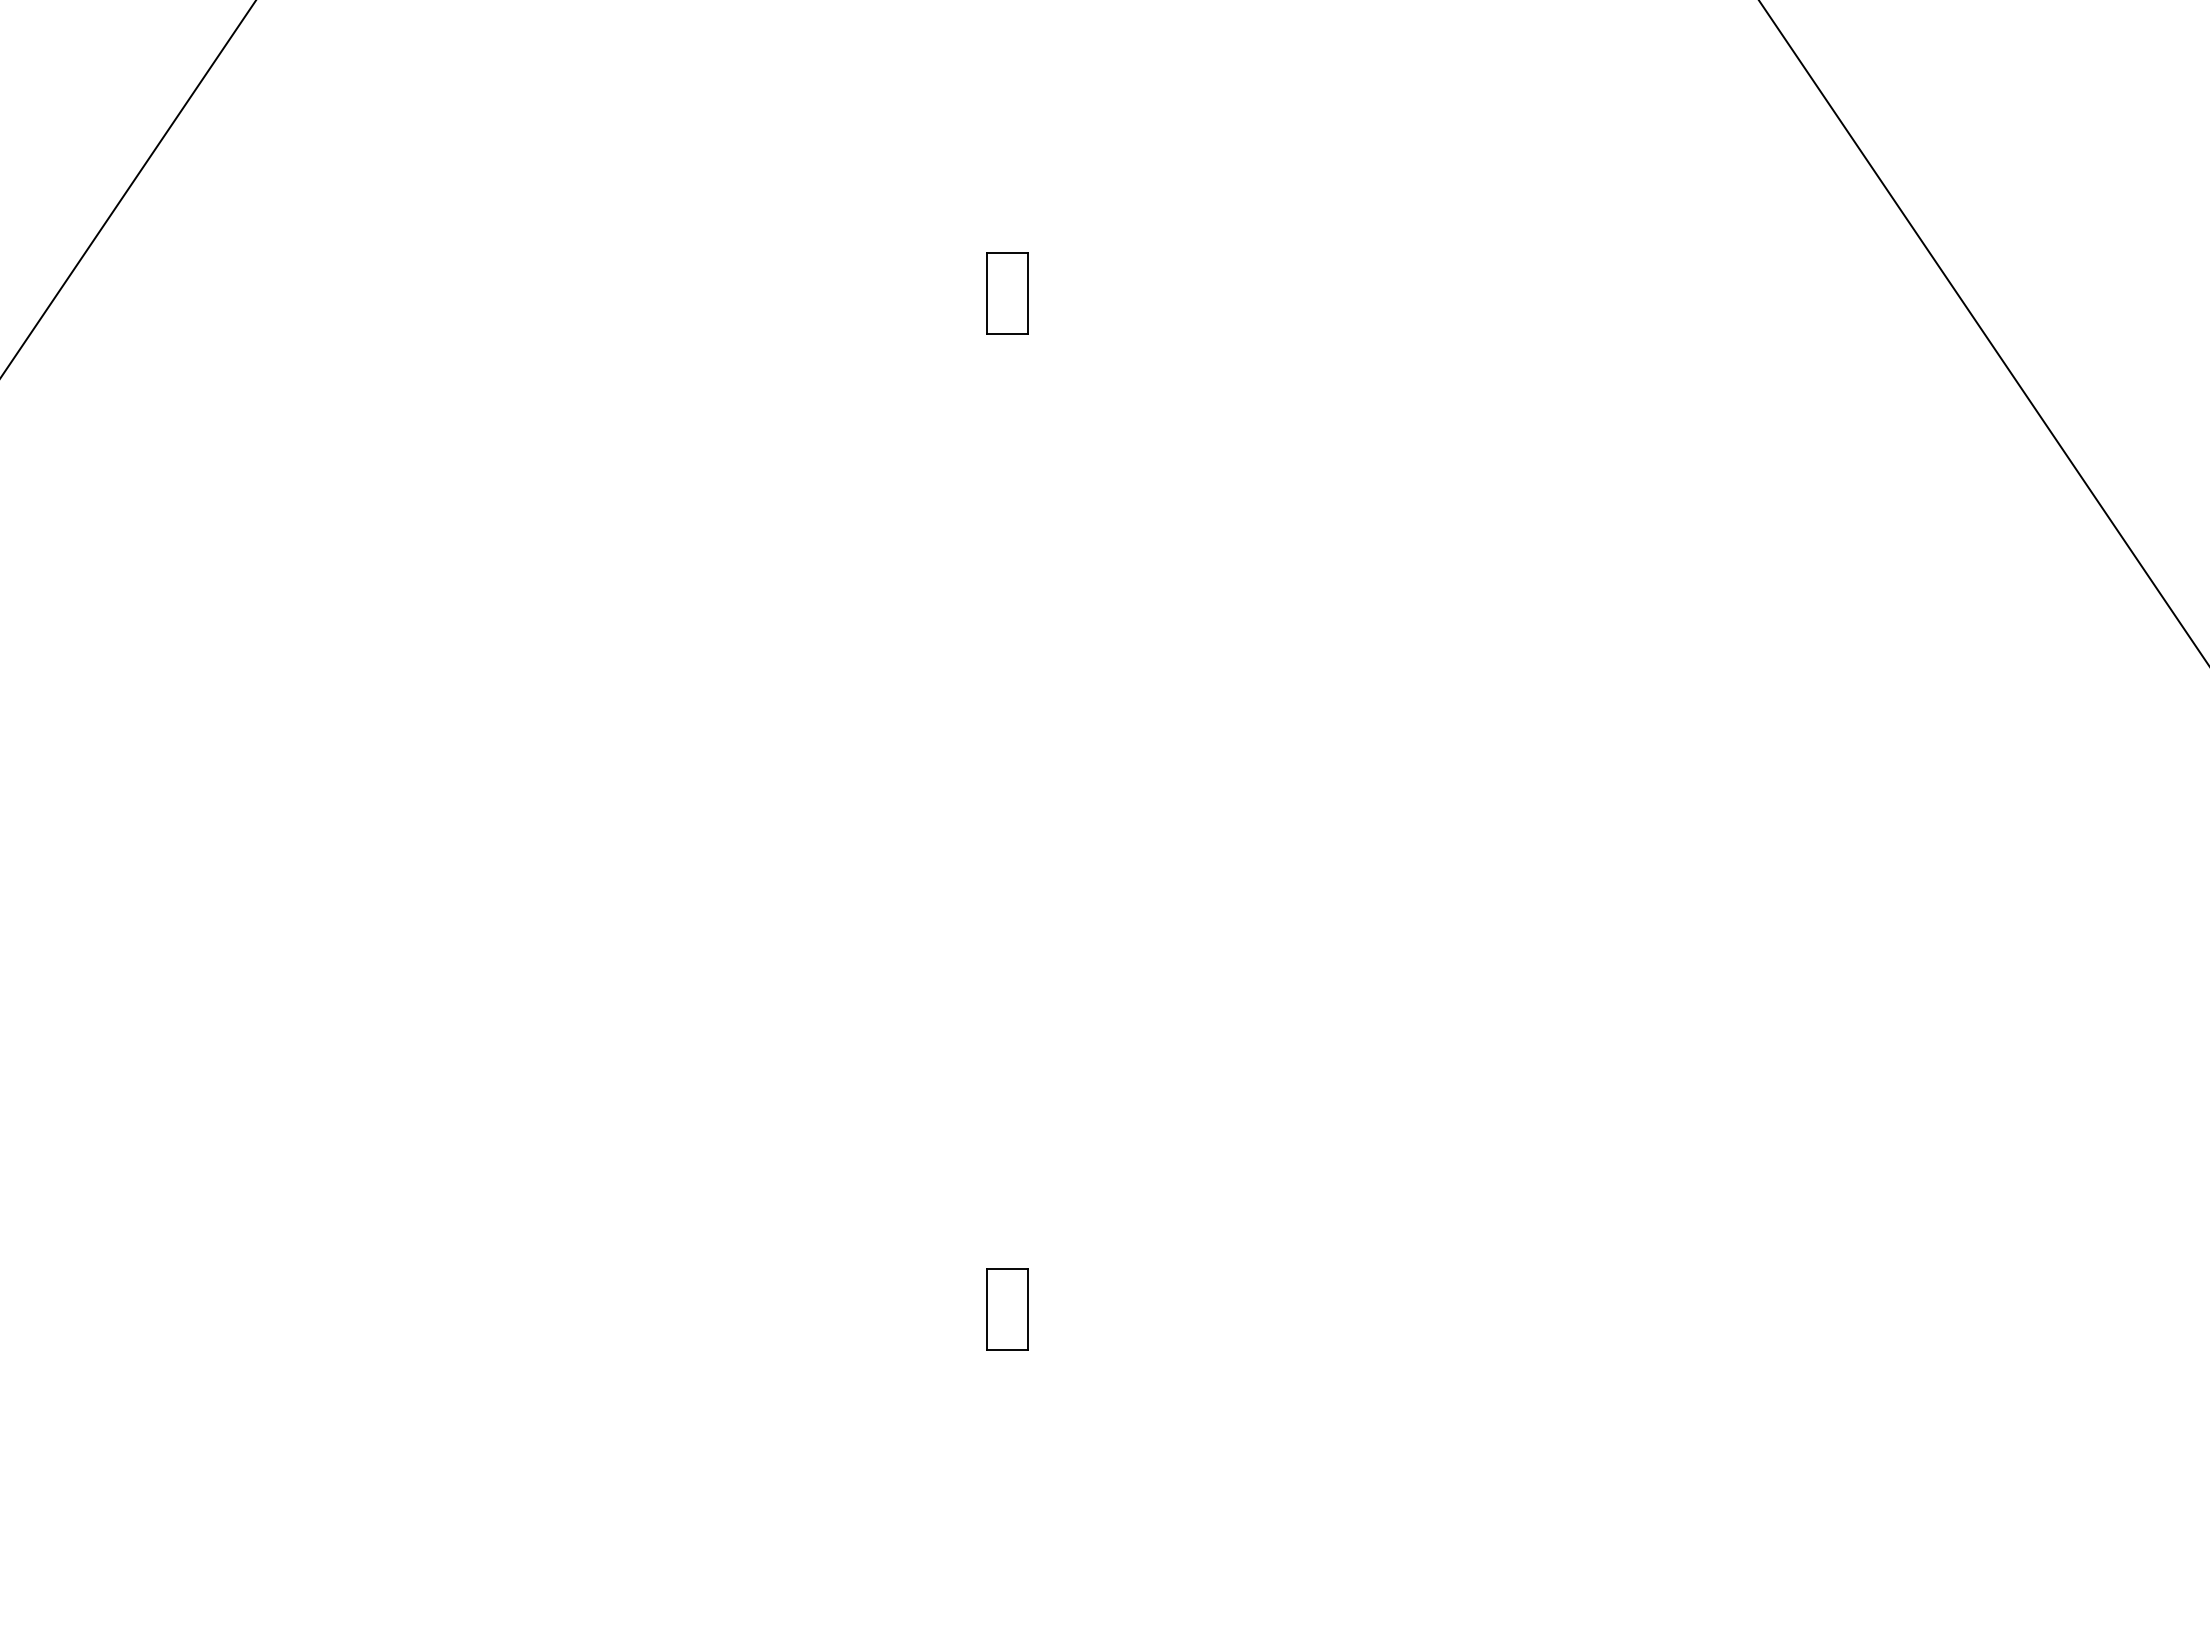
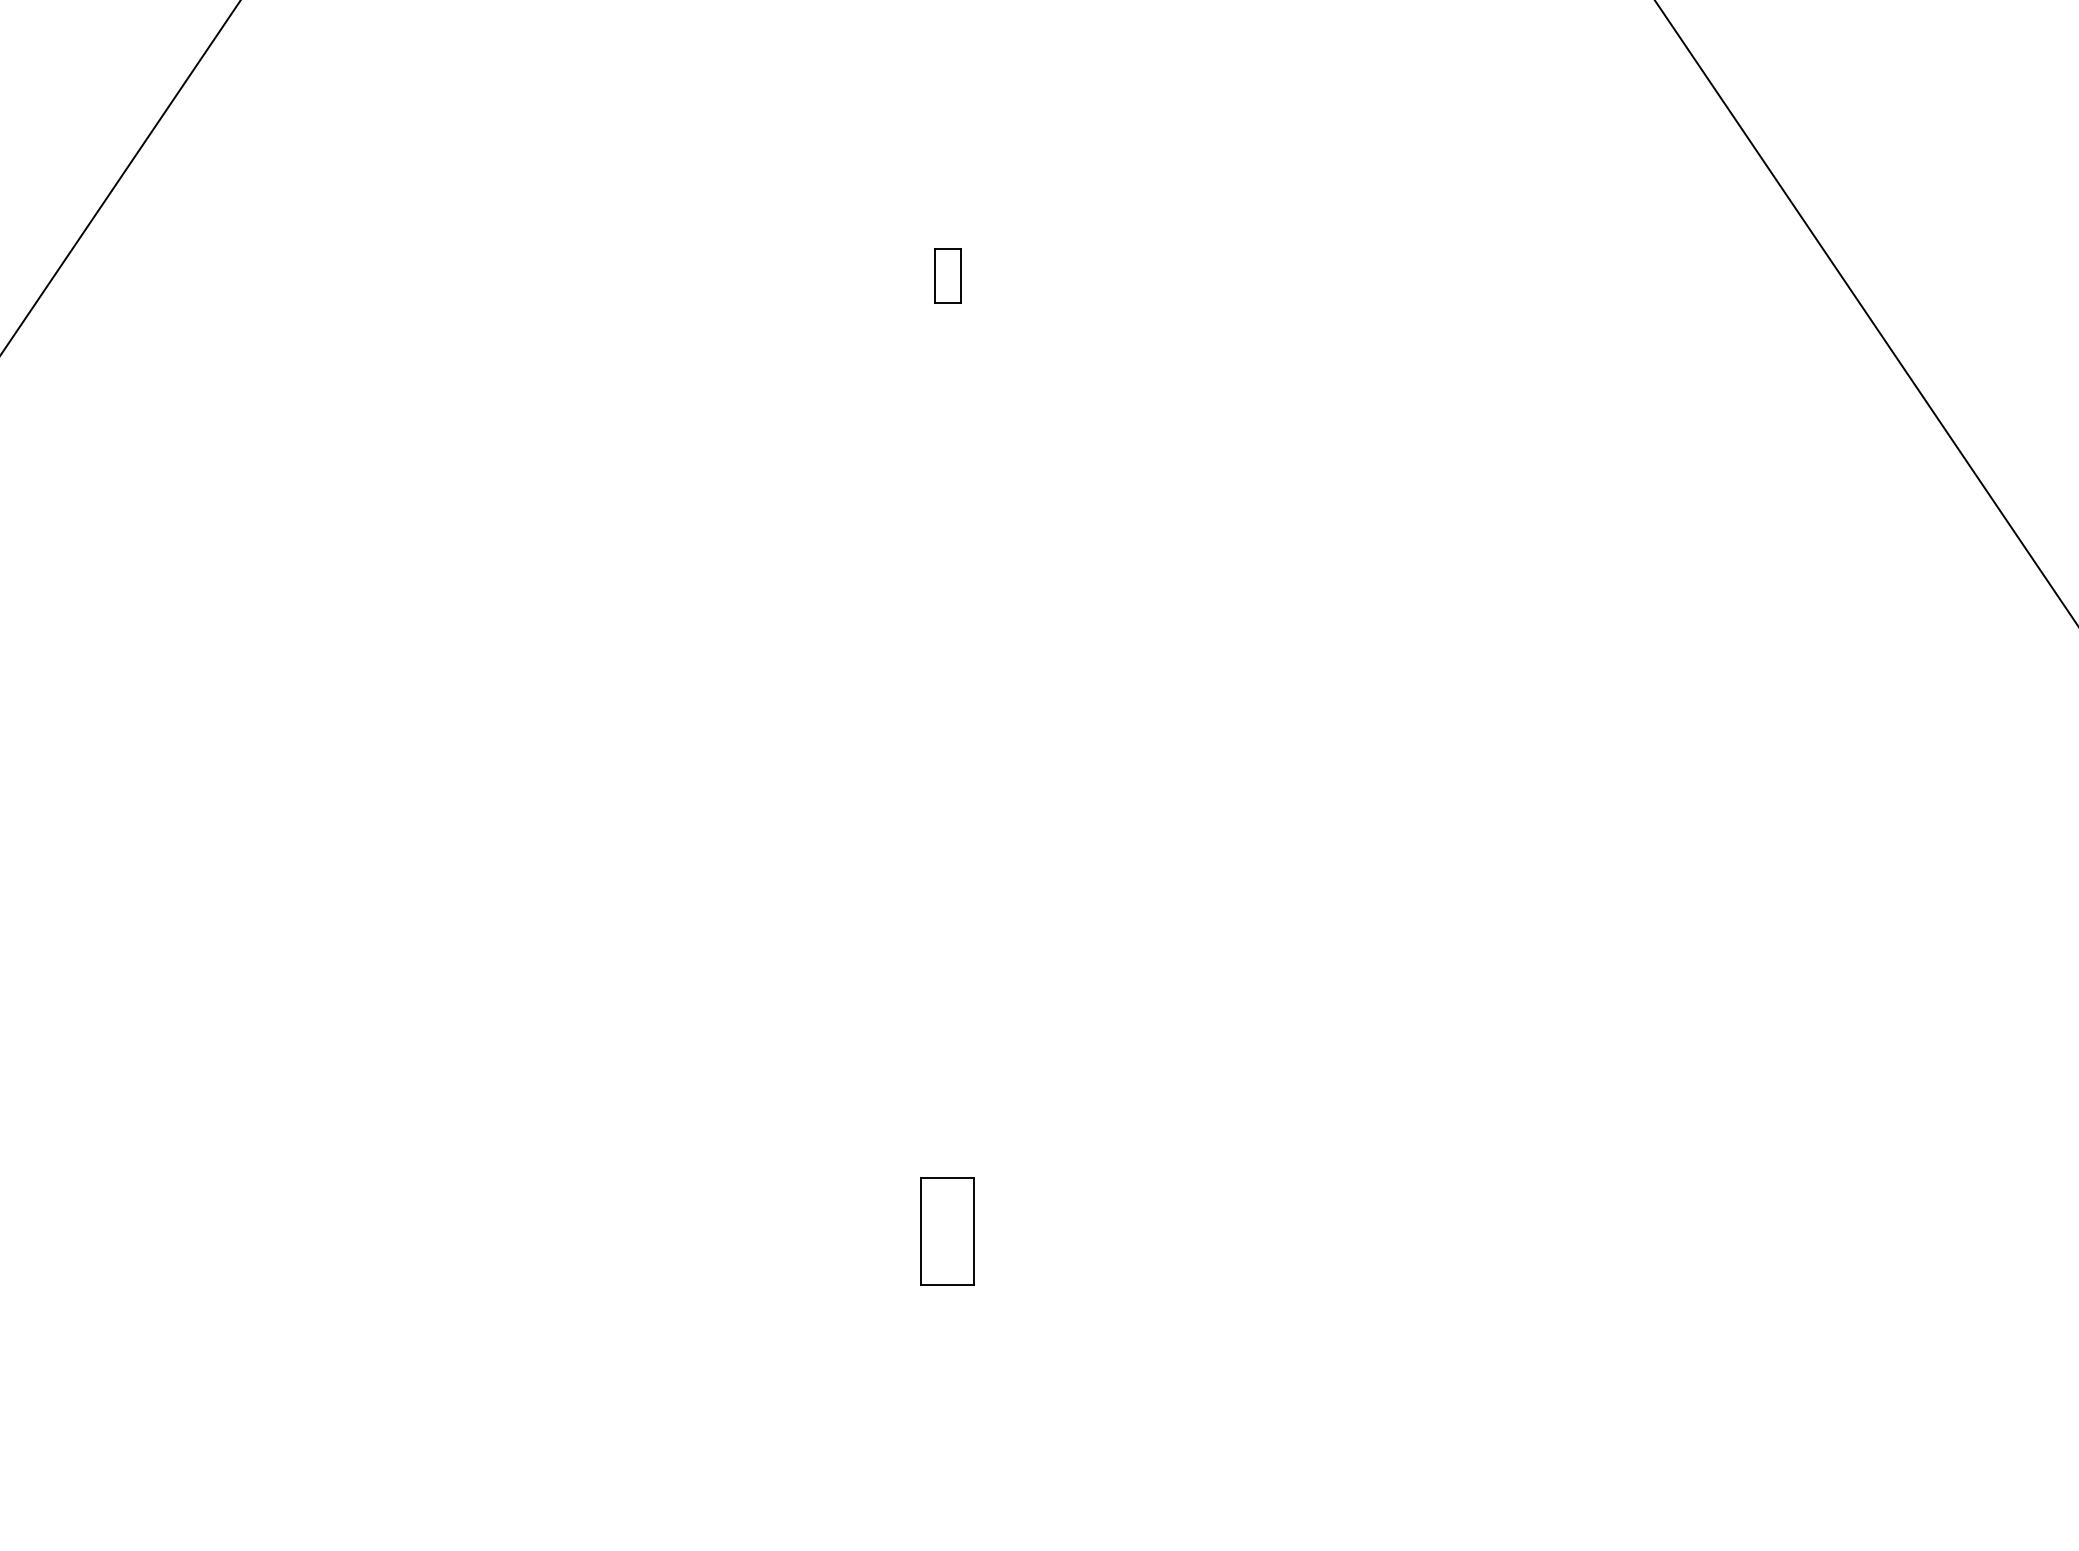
part: (1007, 293) -> (947, 275), size x0.7
part: (1007, 1309) -> (947, 1231), size x1.4

